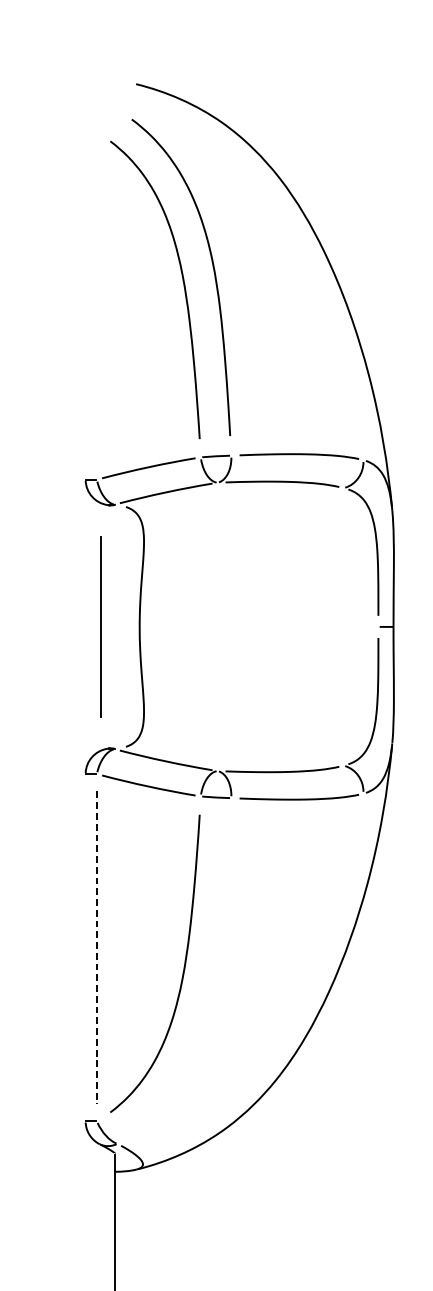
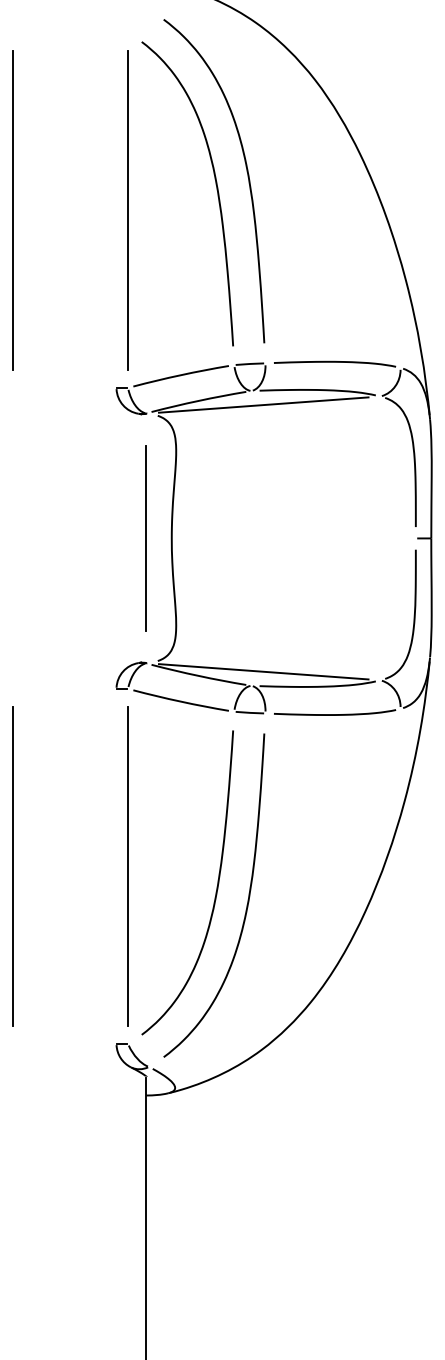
line: (97, 306) -> (128, 210), added
line: (229, 495) -> (263, 404), added
line: (100, 626) -> (145, 538), moved
line: (229, 757) -> (263, 671), added
line: (97, 947) -> (128, 866), dashed -> solid
curve: (213, 980) -> (247, 899), added

